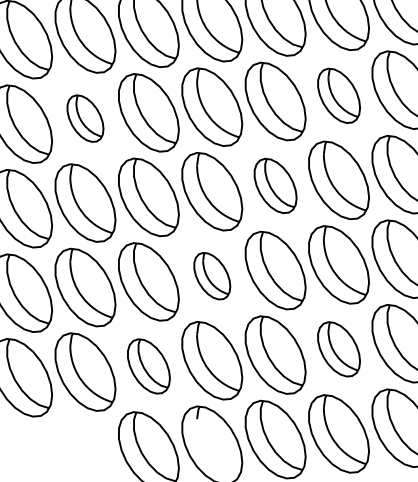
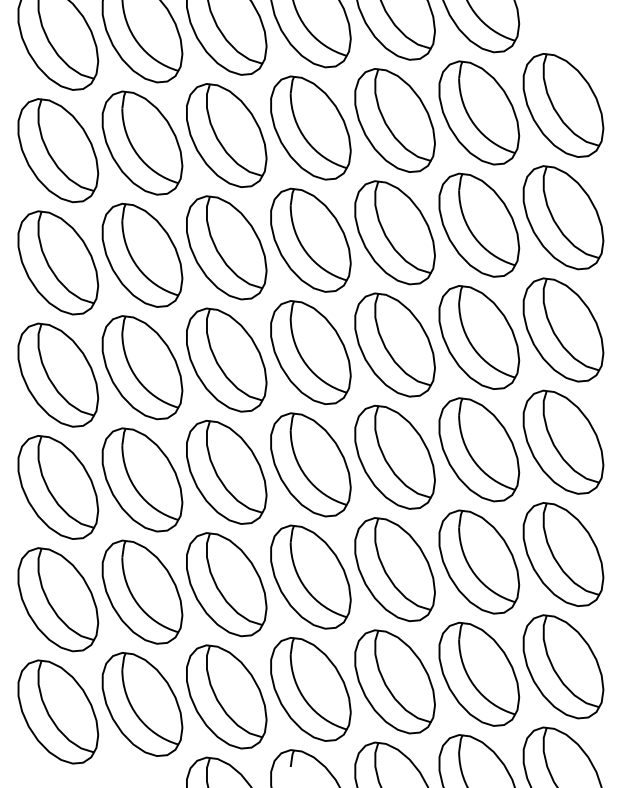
part: (339, 95) -> (479, 337), size x1.43
part: (85, 118) -> (142, 367), size x1.67
part: (275, 185) -> (394, 456), size x1.43
part: (211, 275) -> (310, 576), size x1.67
part: (339, 348) -> (479, 673), size x1.43
part: (148, 366) -> (226, 696), size x1.43

